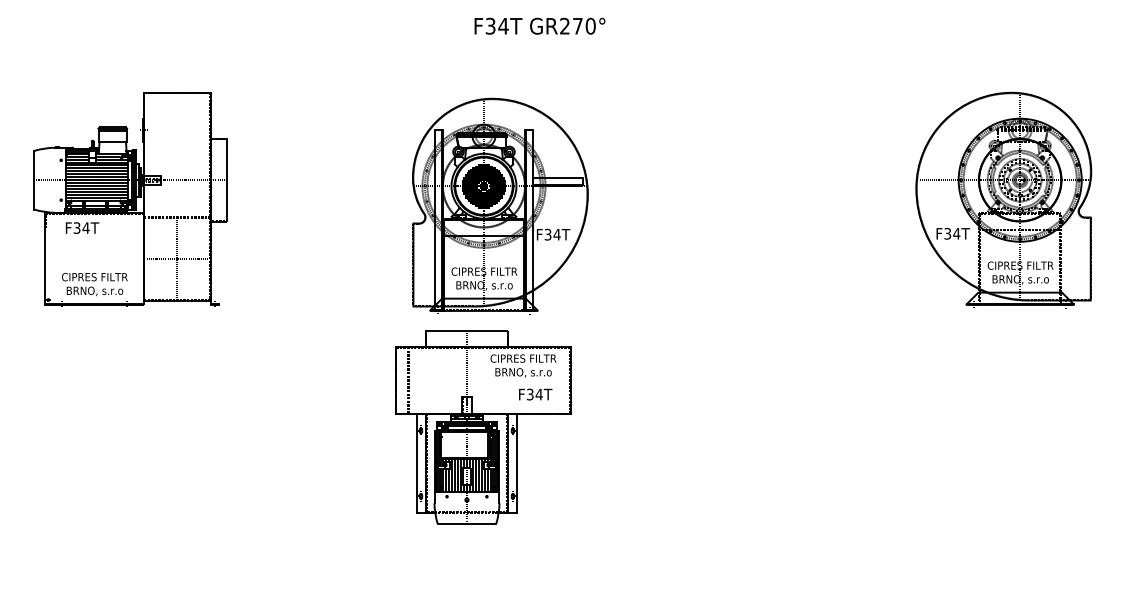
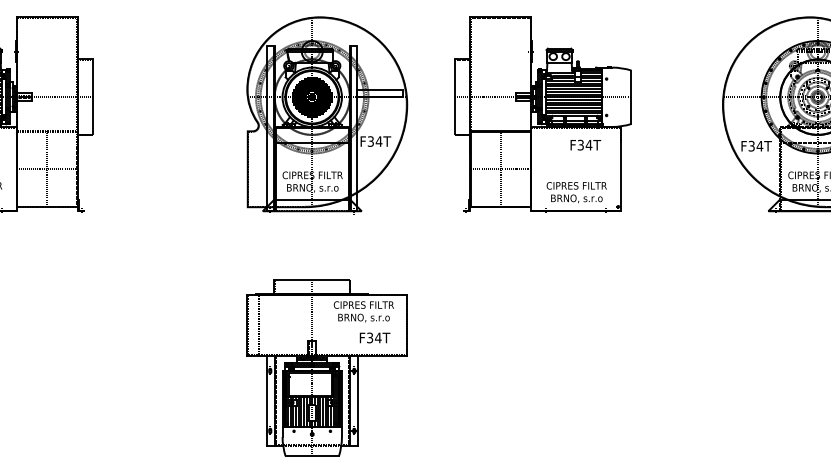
part: (719, 199) -> (543, 114), added
part: (500, 205) -> (327, 114), moved
part: (483, 427) -> (327, 368), moved

